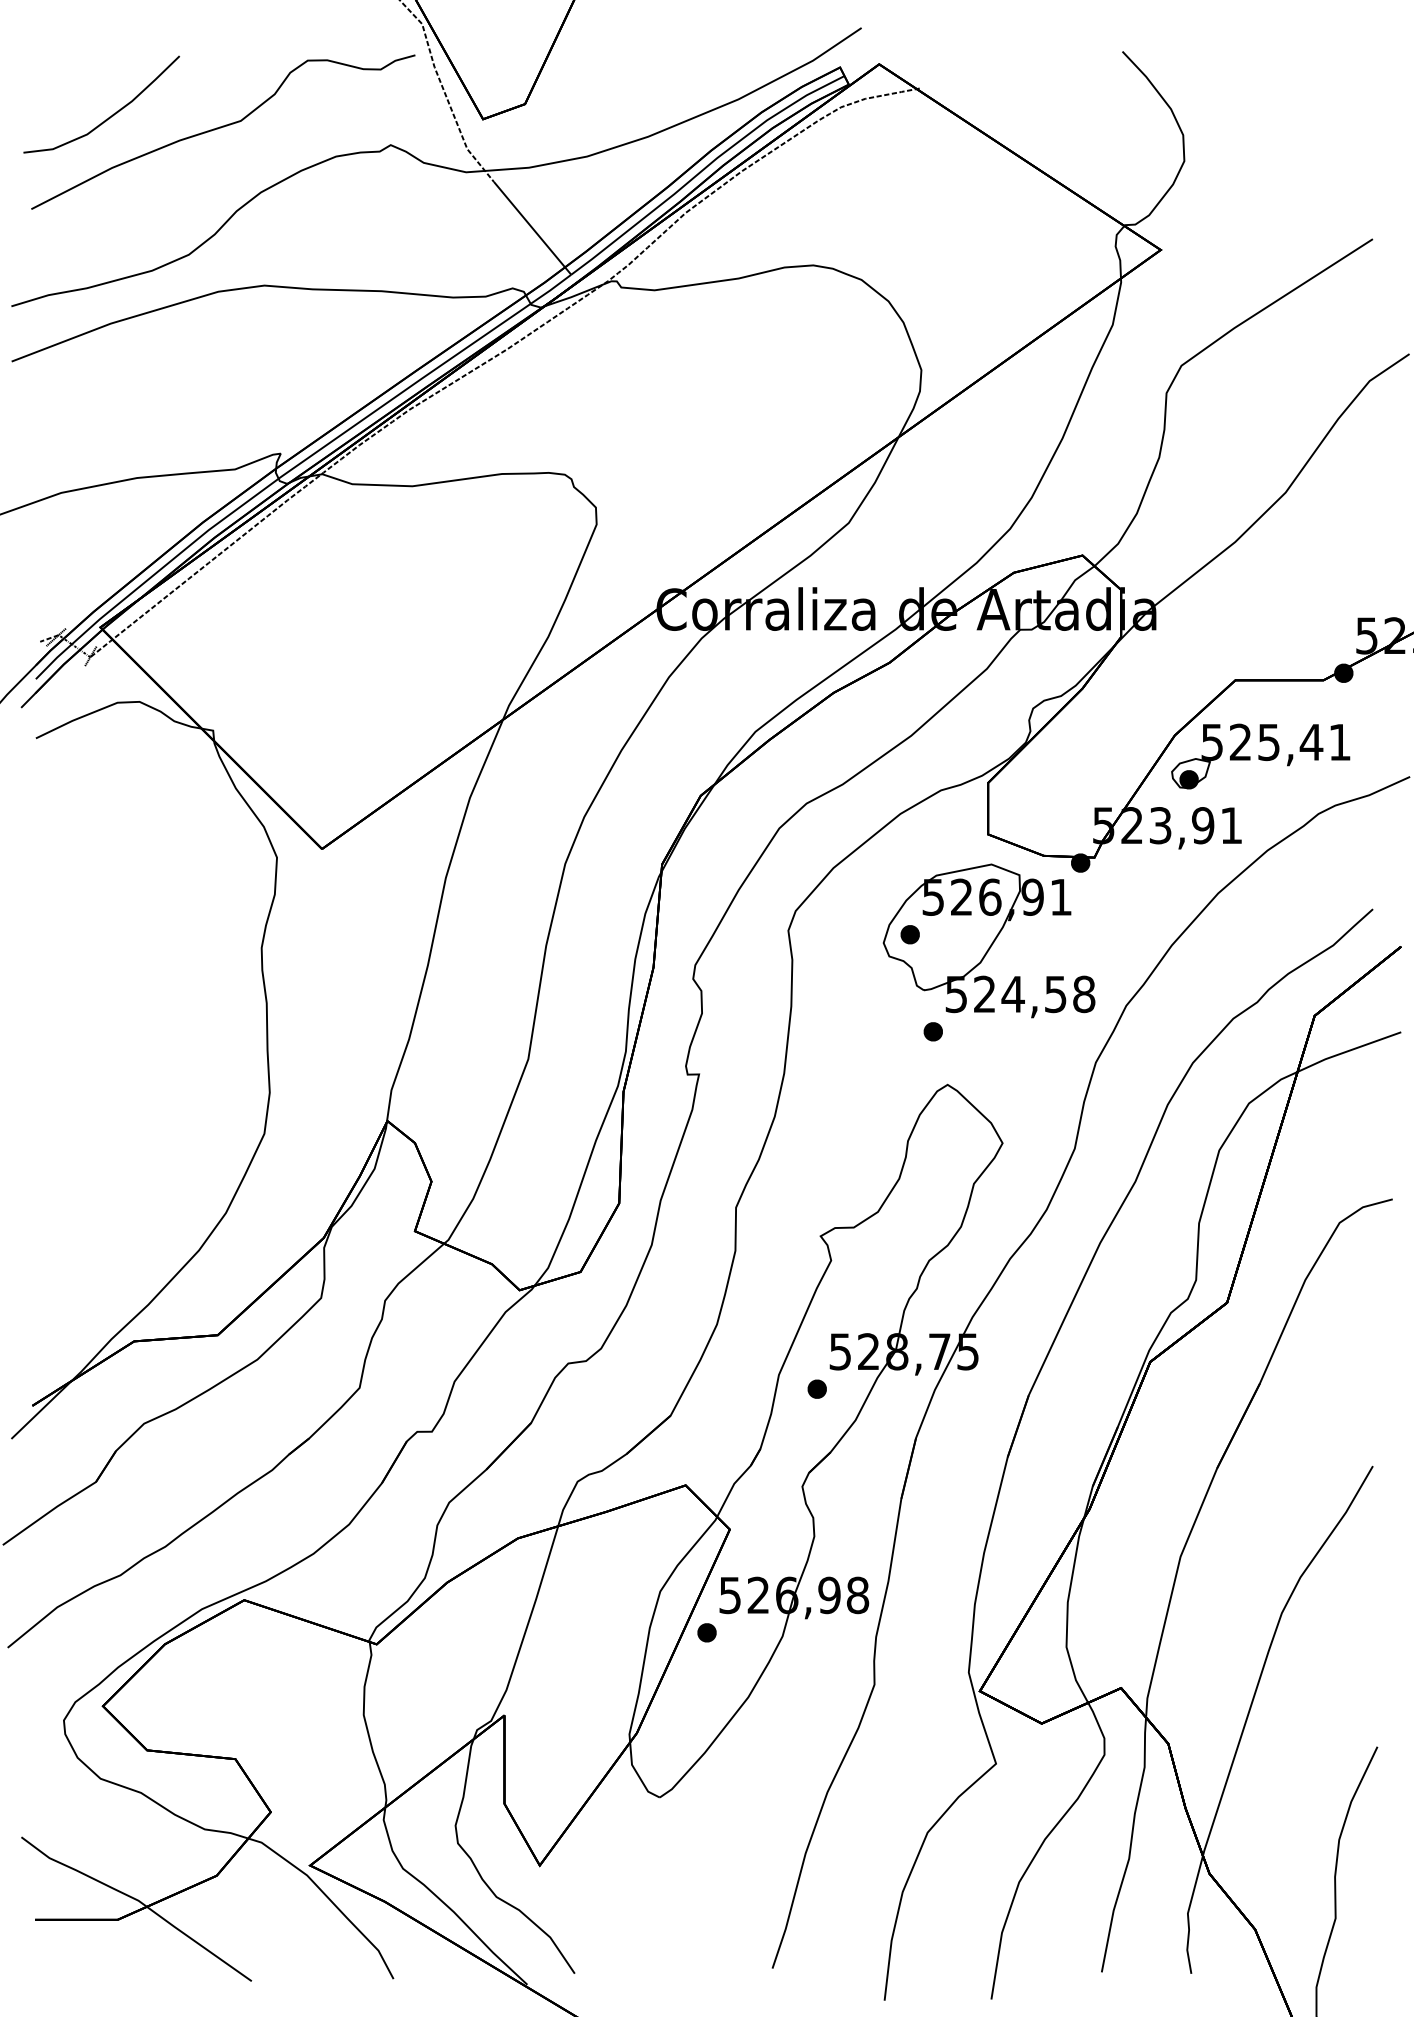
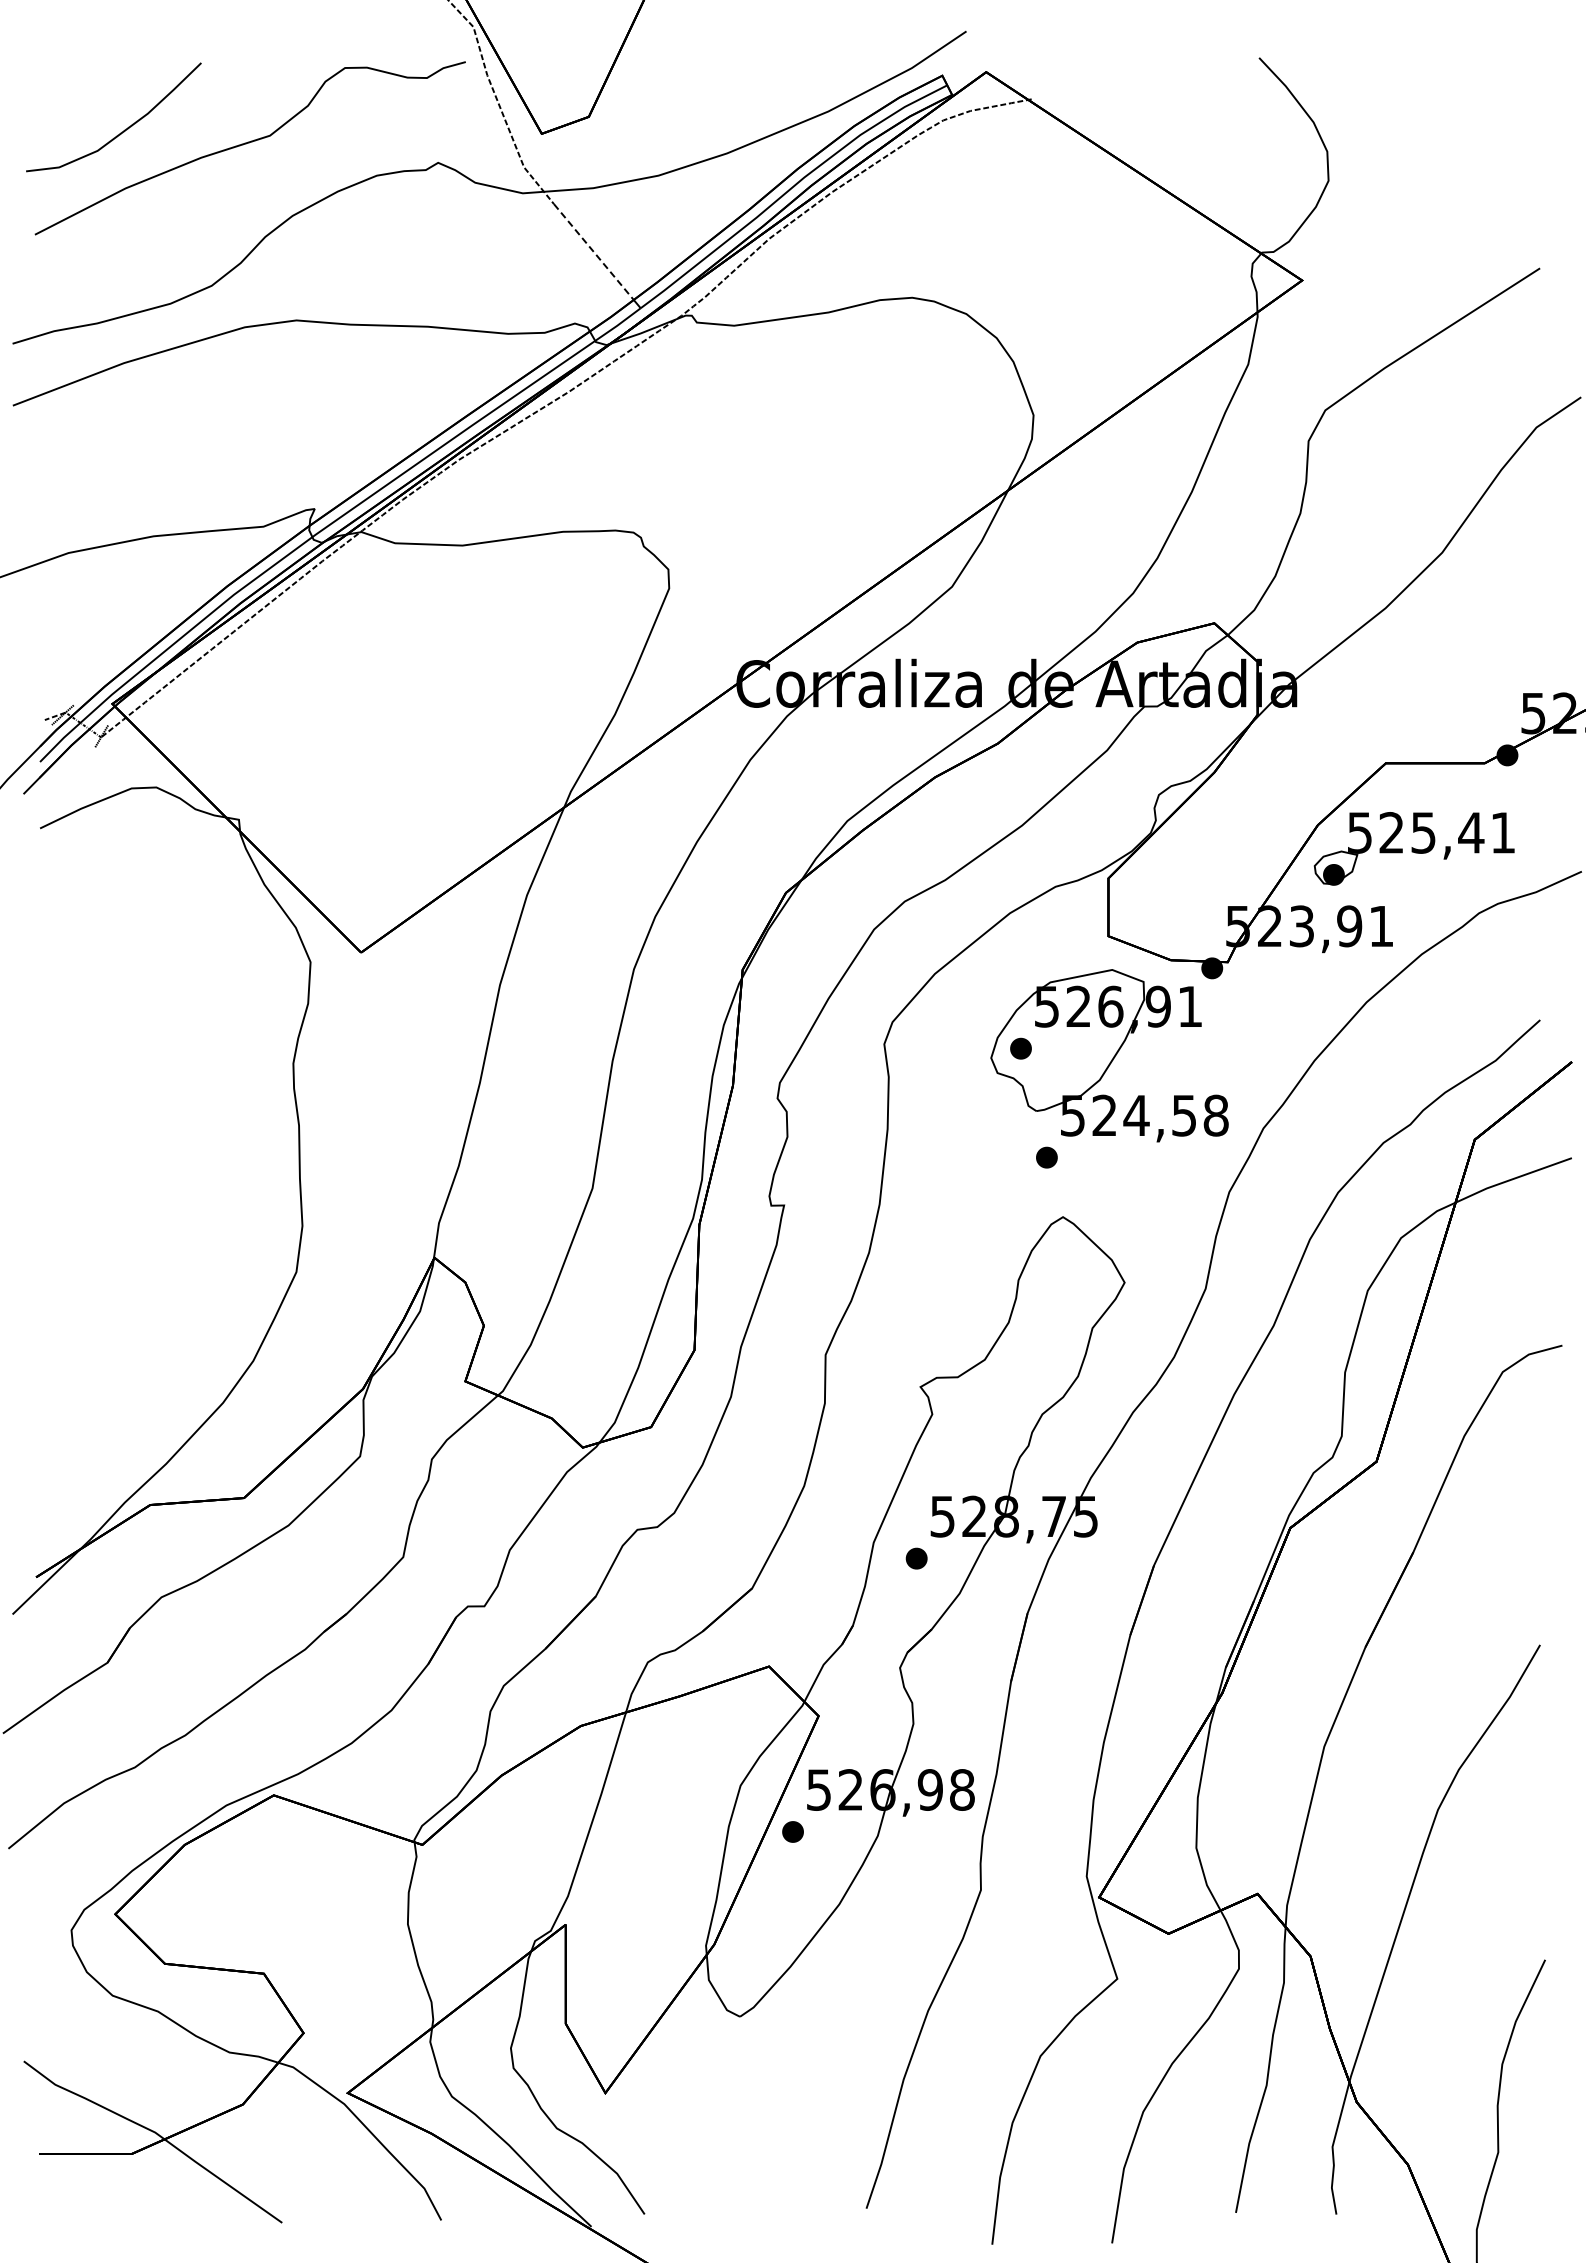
line: (530, 225) -> (594, 252), solid -> dashed

